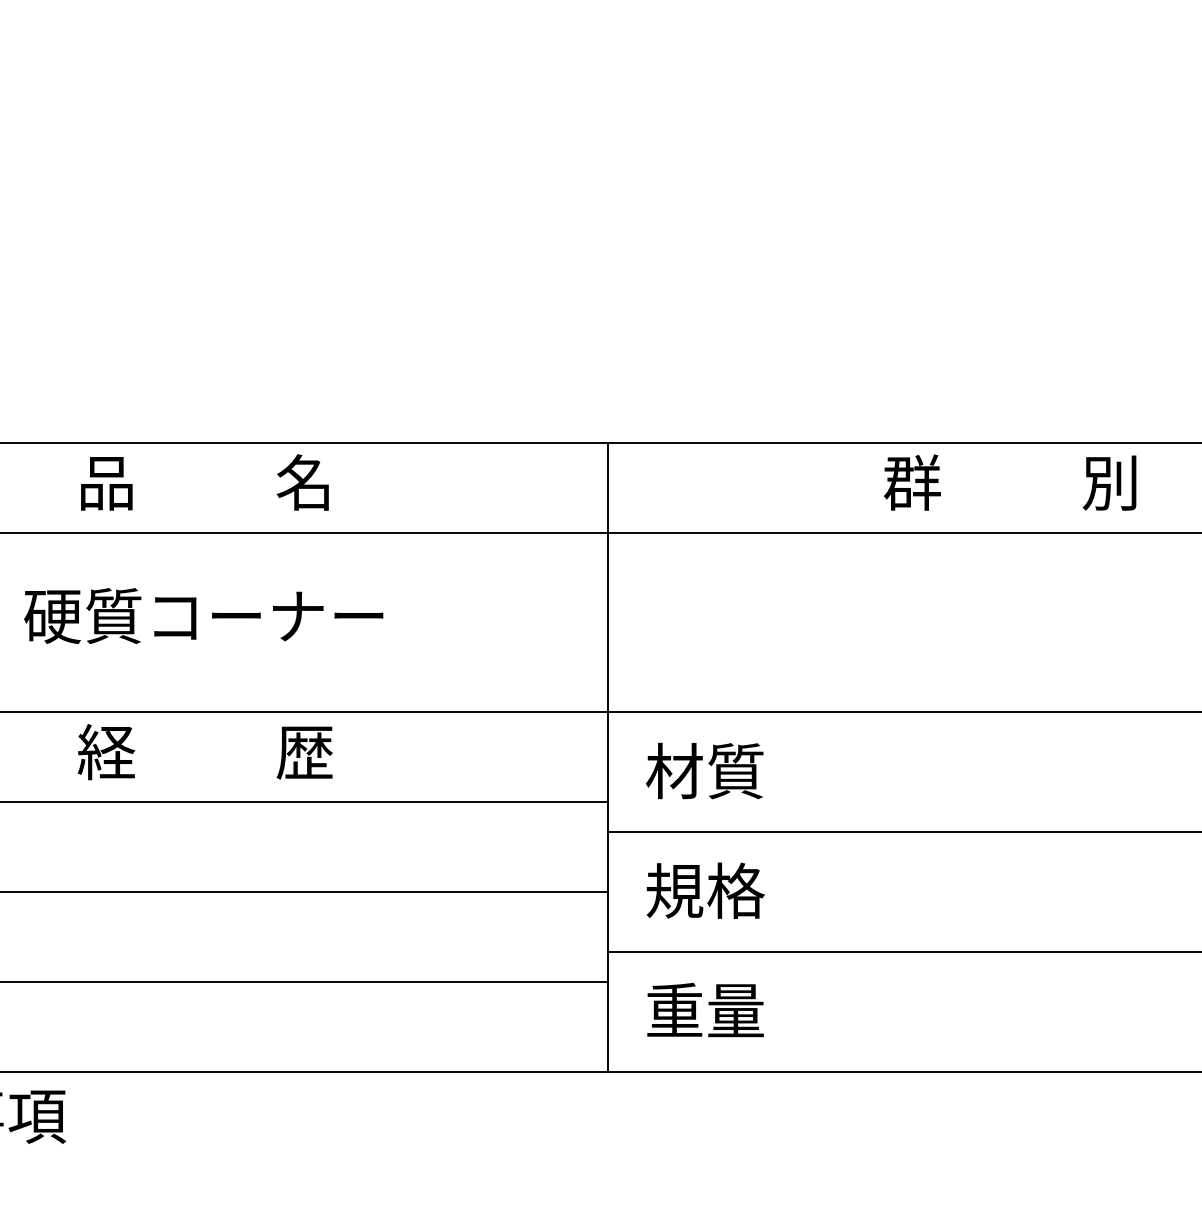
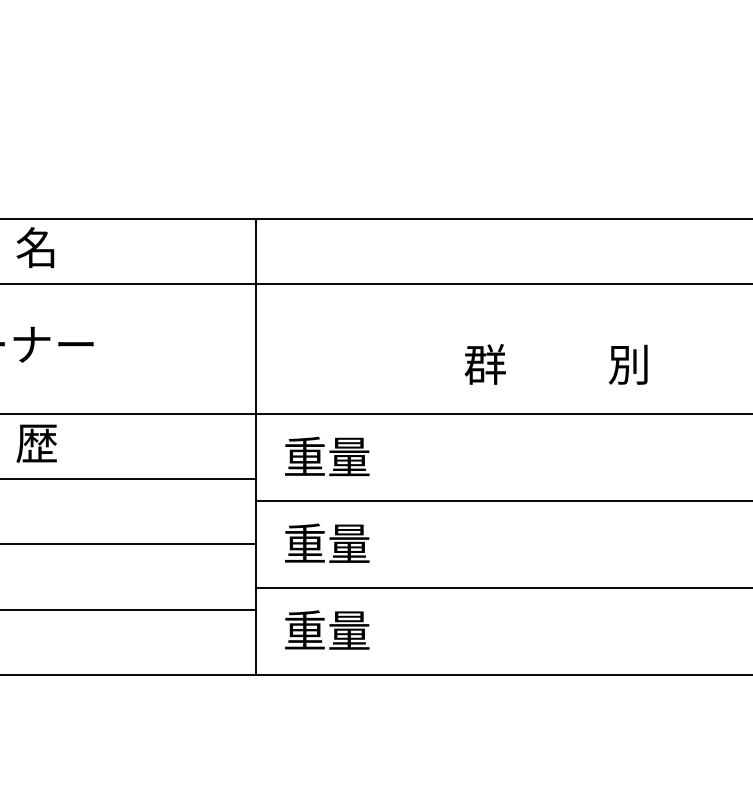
text: (1010, 482) -> (556, 364), moved
text: (704, 770) -> (326, 456), 材質 -> 重量
text: (705, 890) -> (327, 543), 規格 -> 重量

